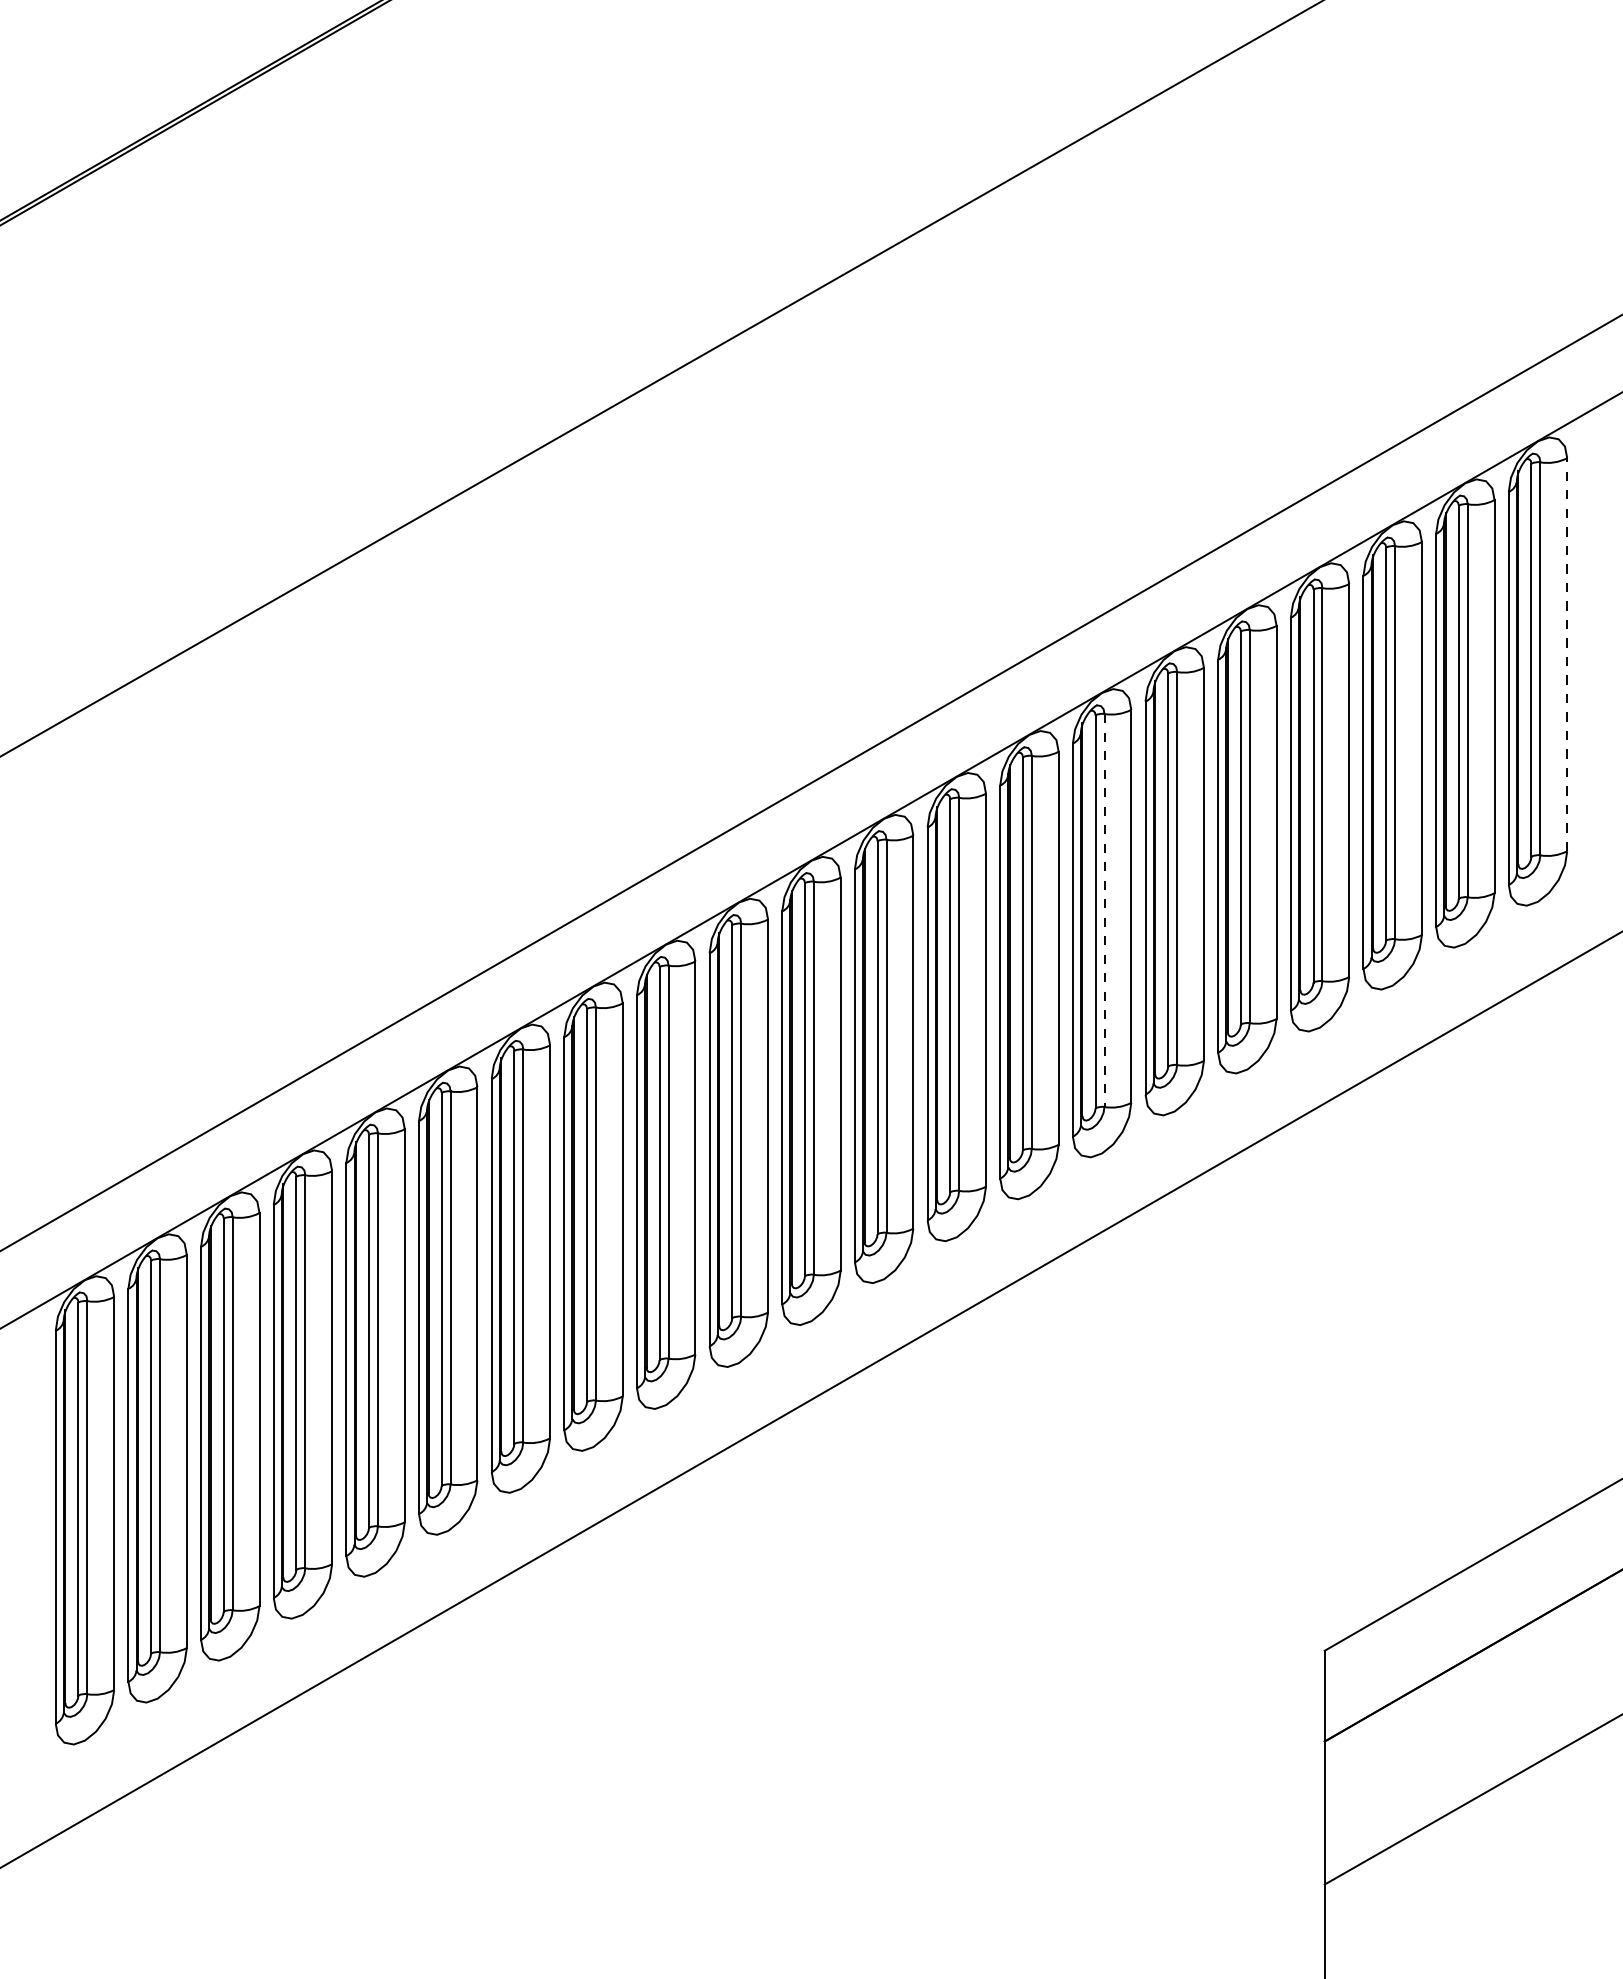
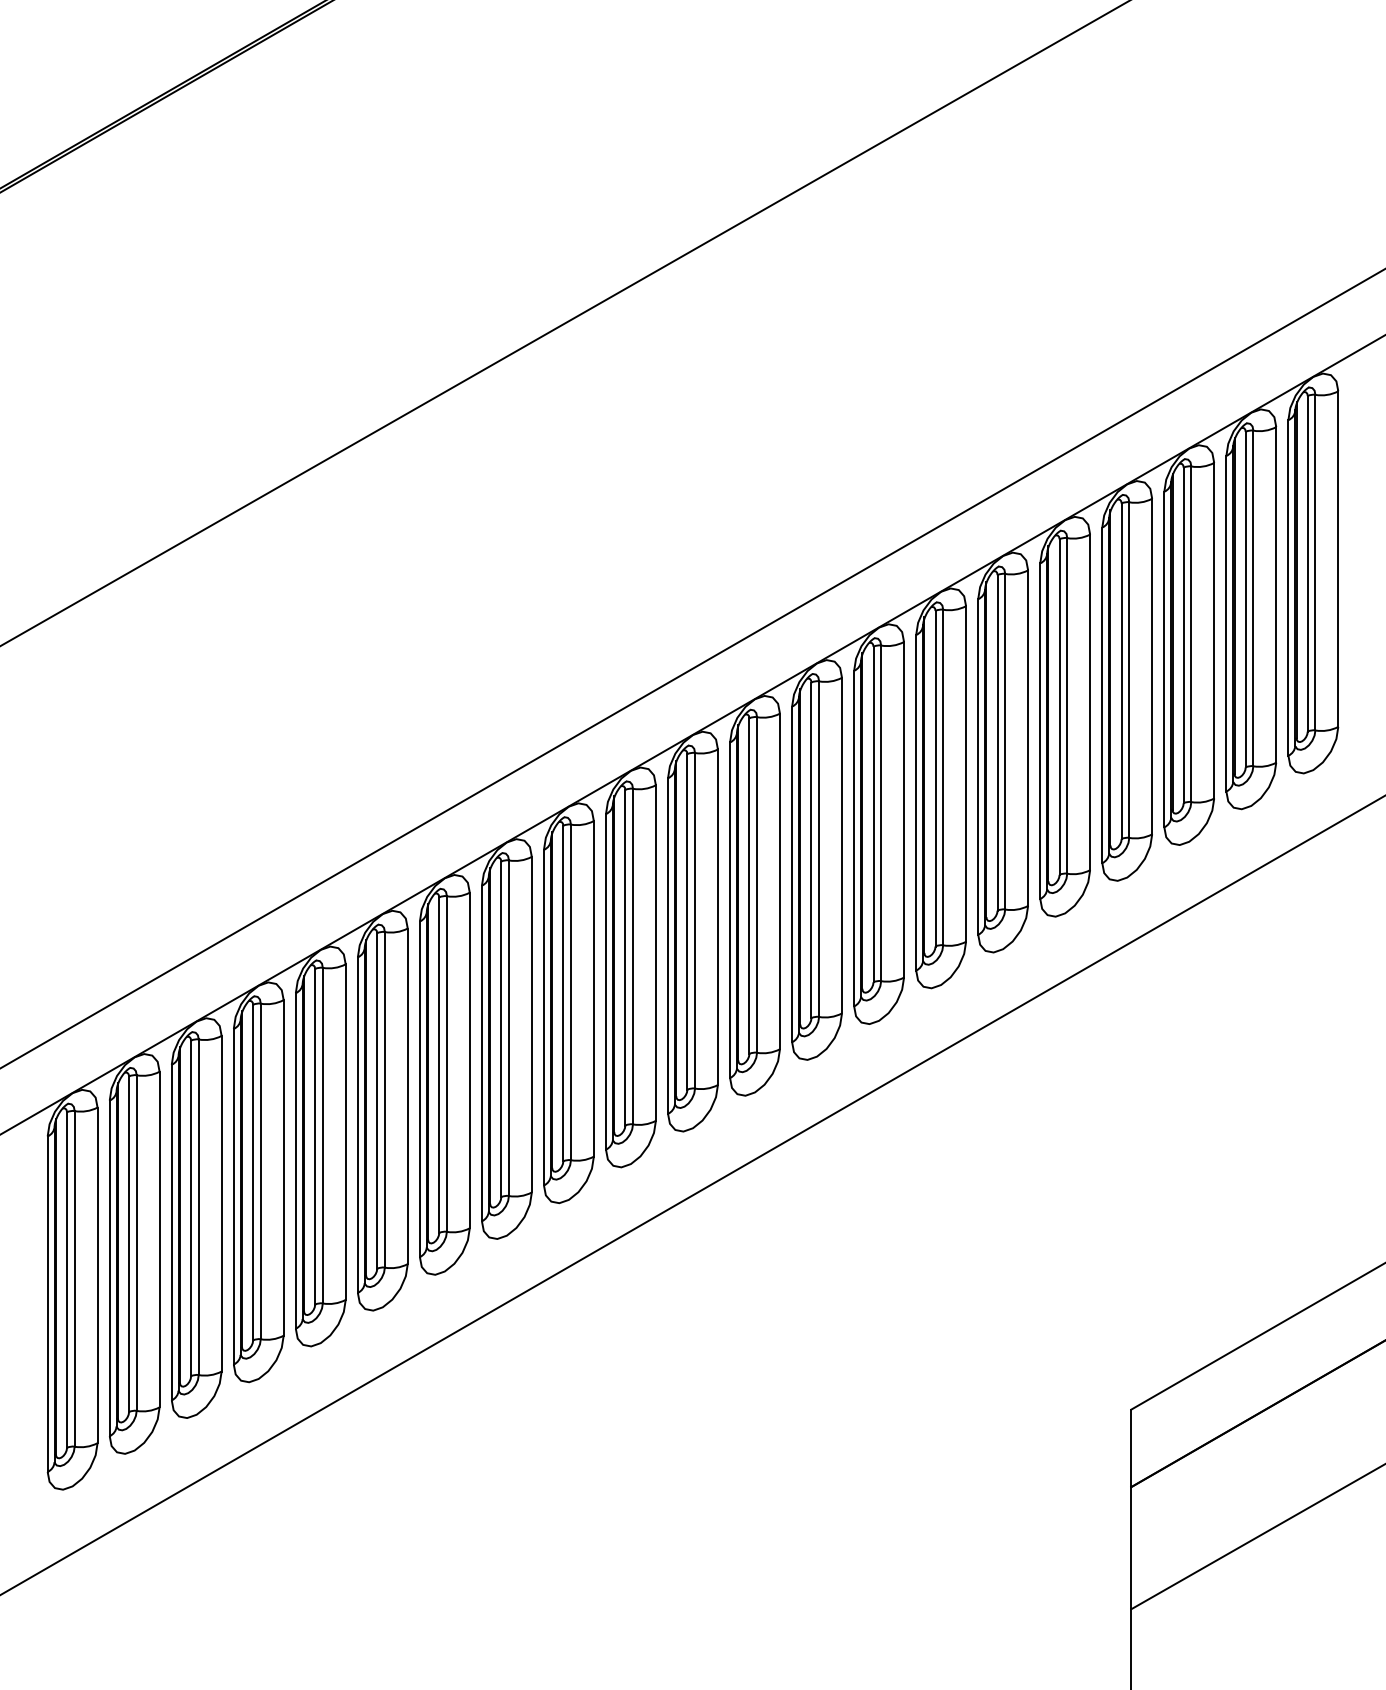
line: (1567, 655) -> (1338, 559), dashed -> solid
line: (1104, 910) -> (943, 777), dashed -> solid

